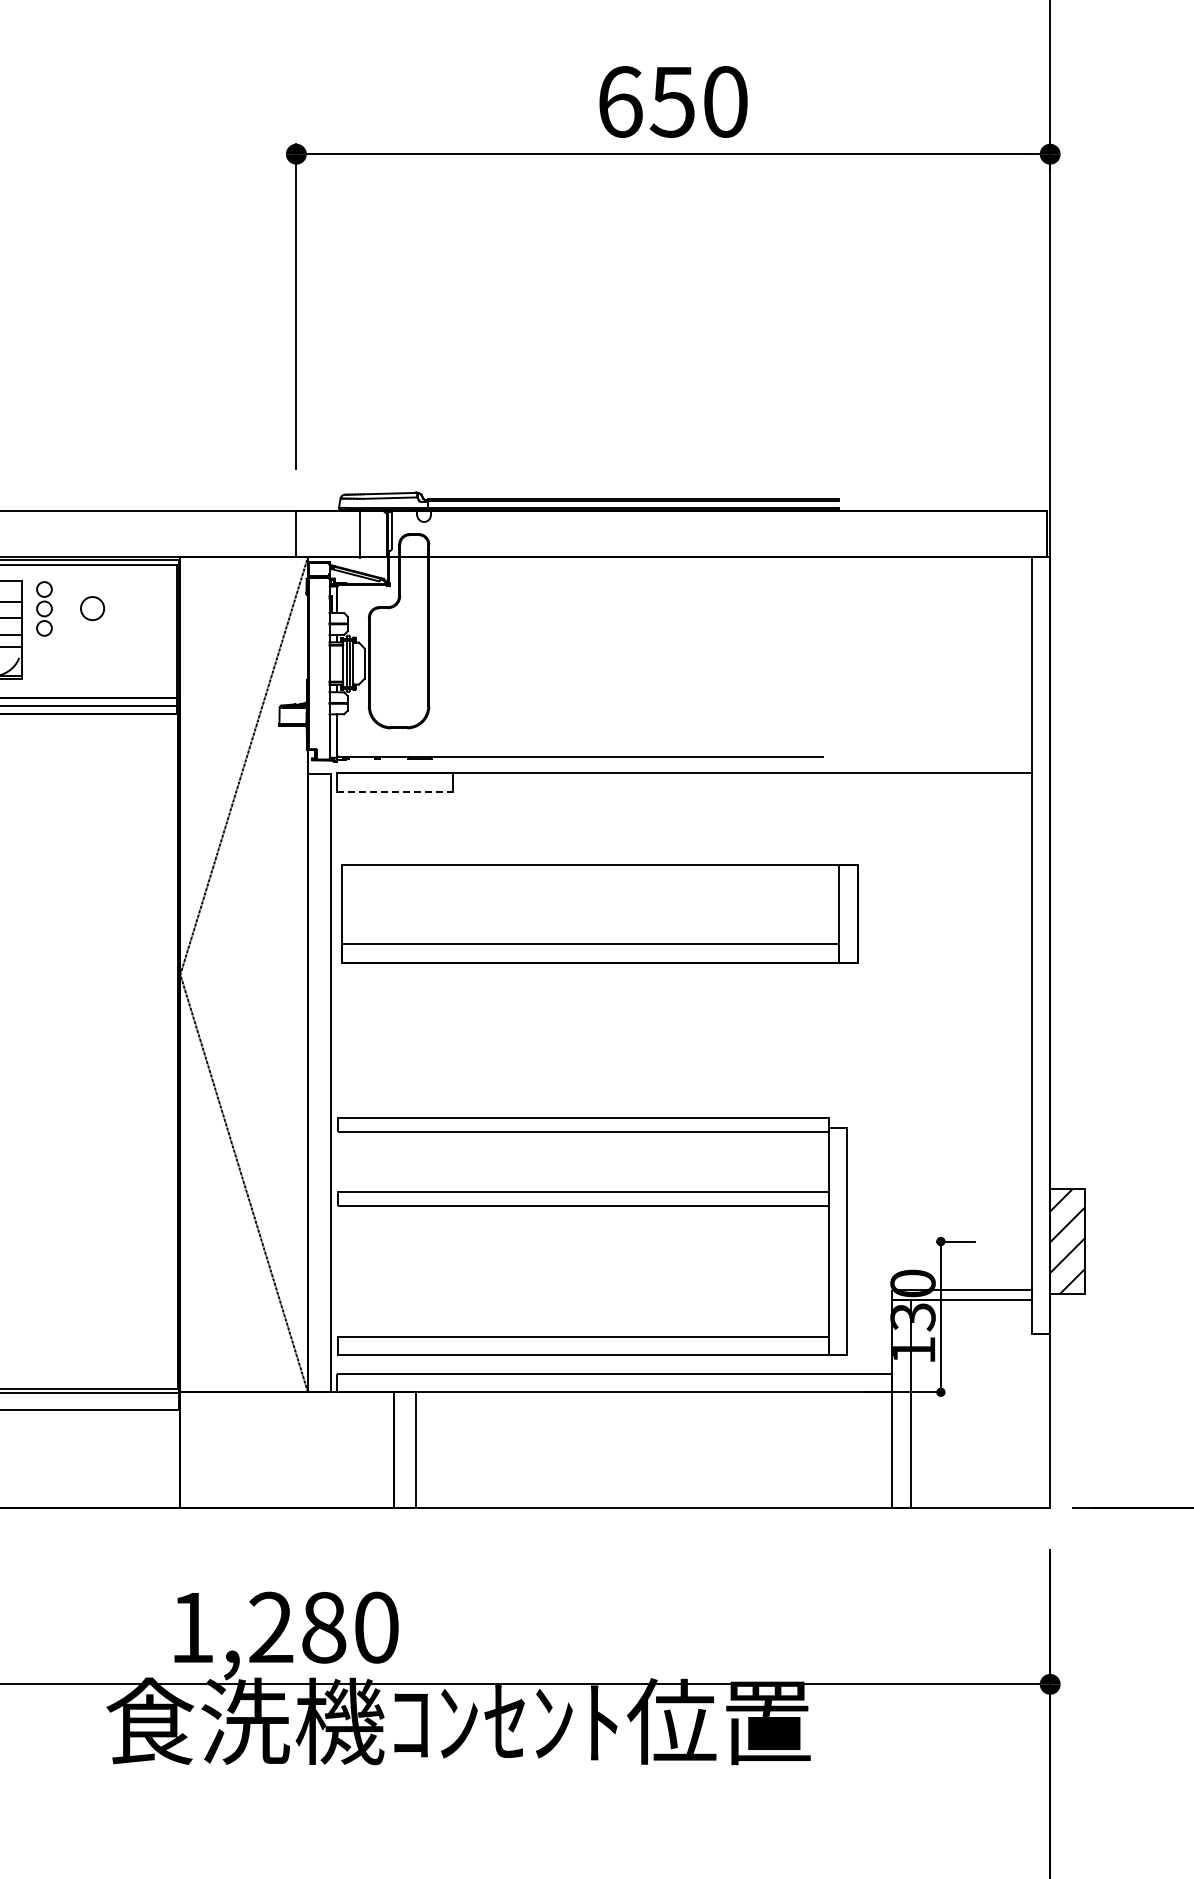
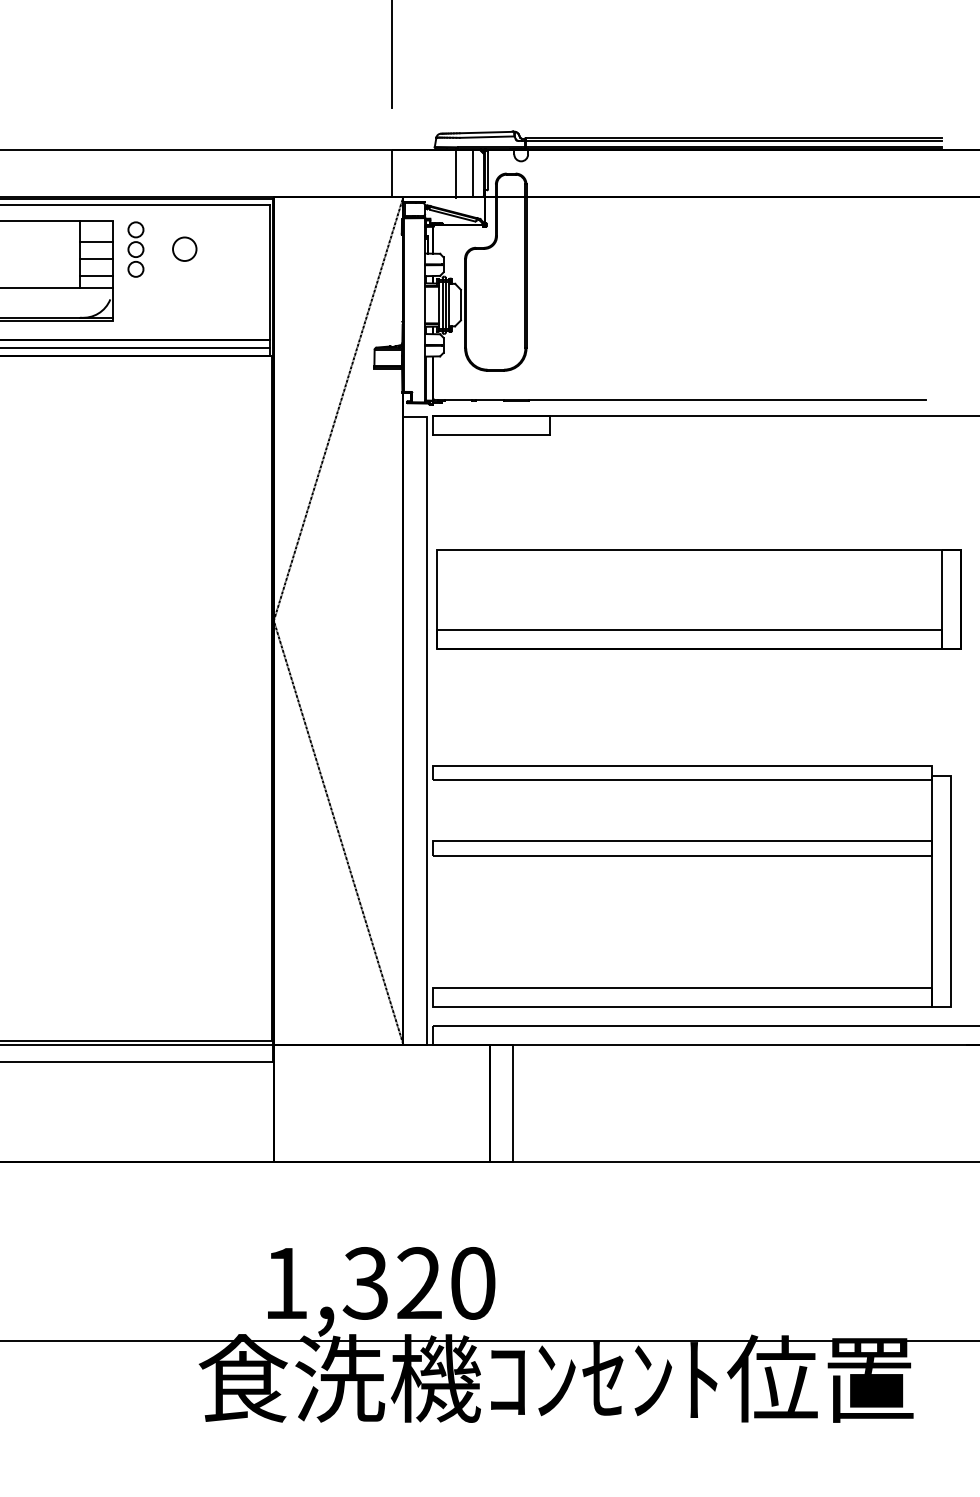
line: (376, 533) -> (472, 173), added
line: (394, 791) -> (491, 434), dashed -> solid
part: (599, 913) -> (699, 599), moved
text: (297, 1627) -> (392, 1283), 1,280 -> 1,320

